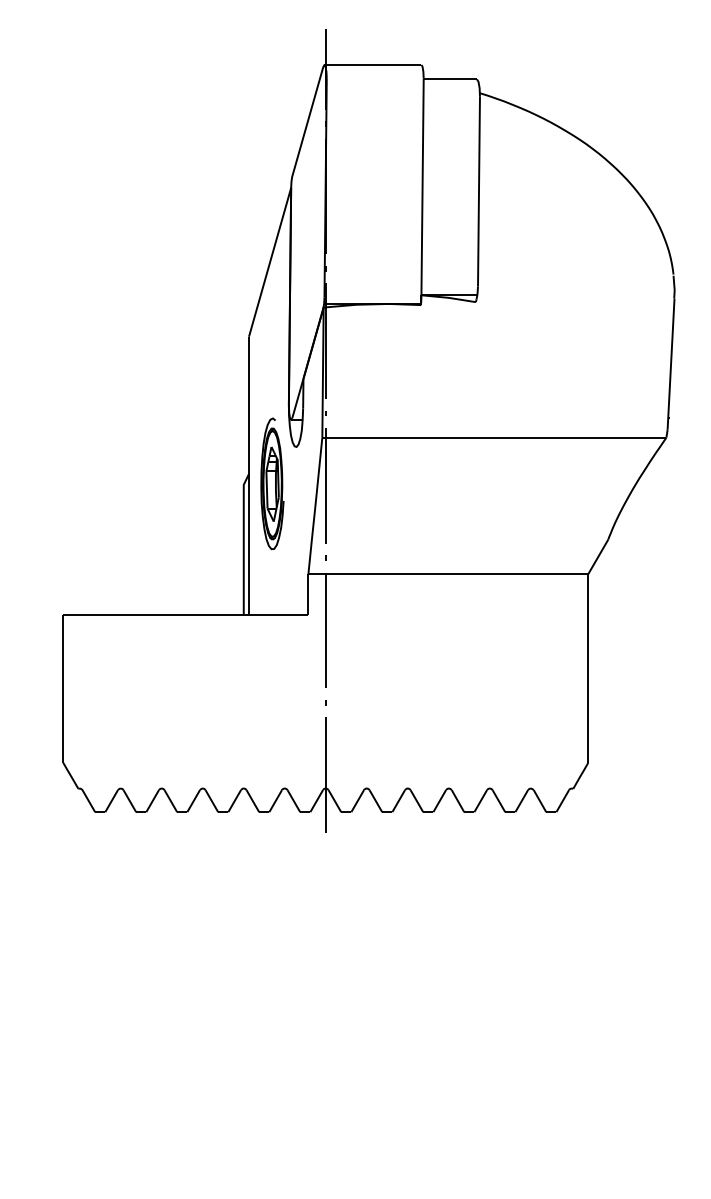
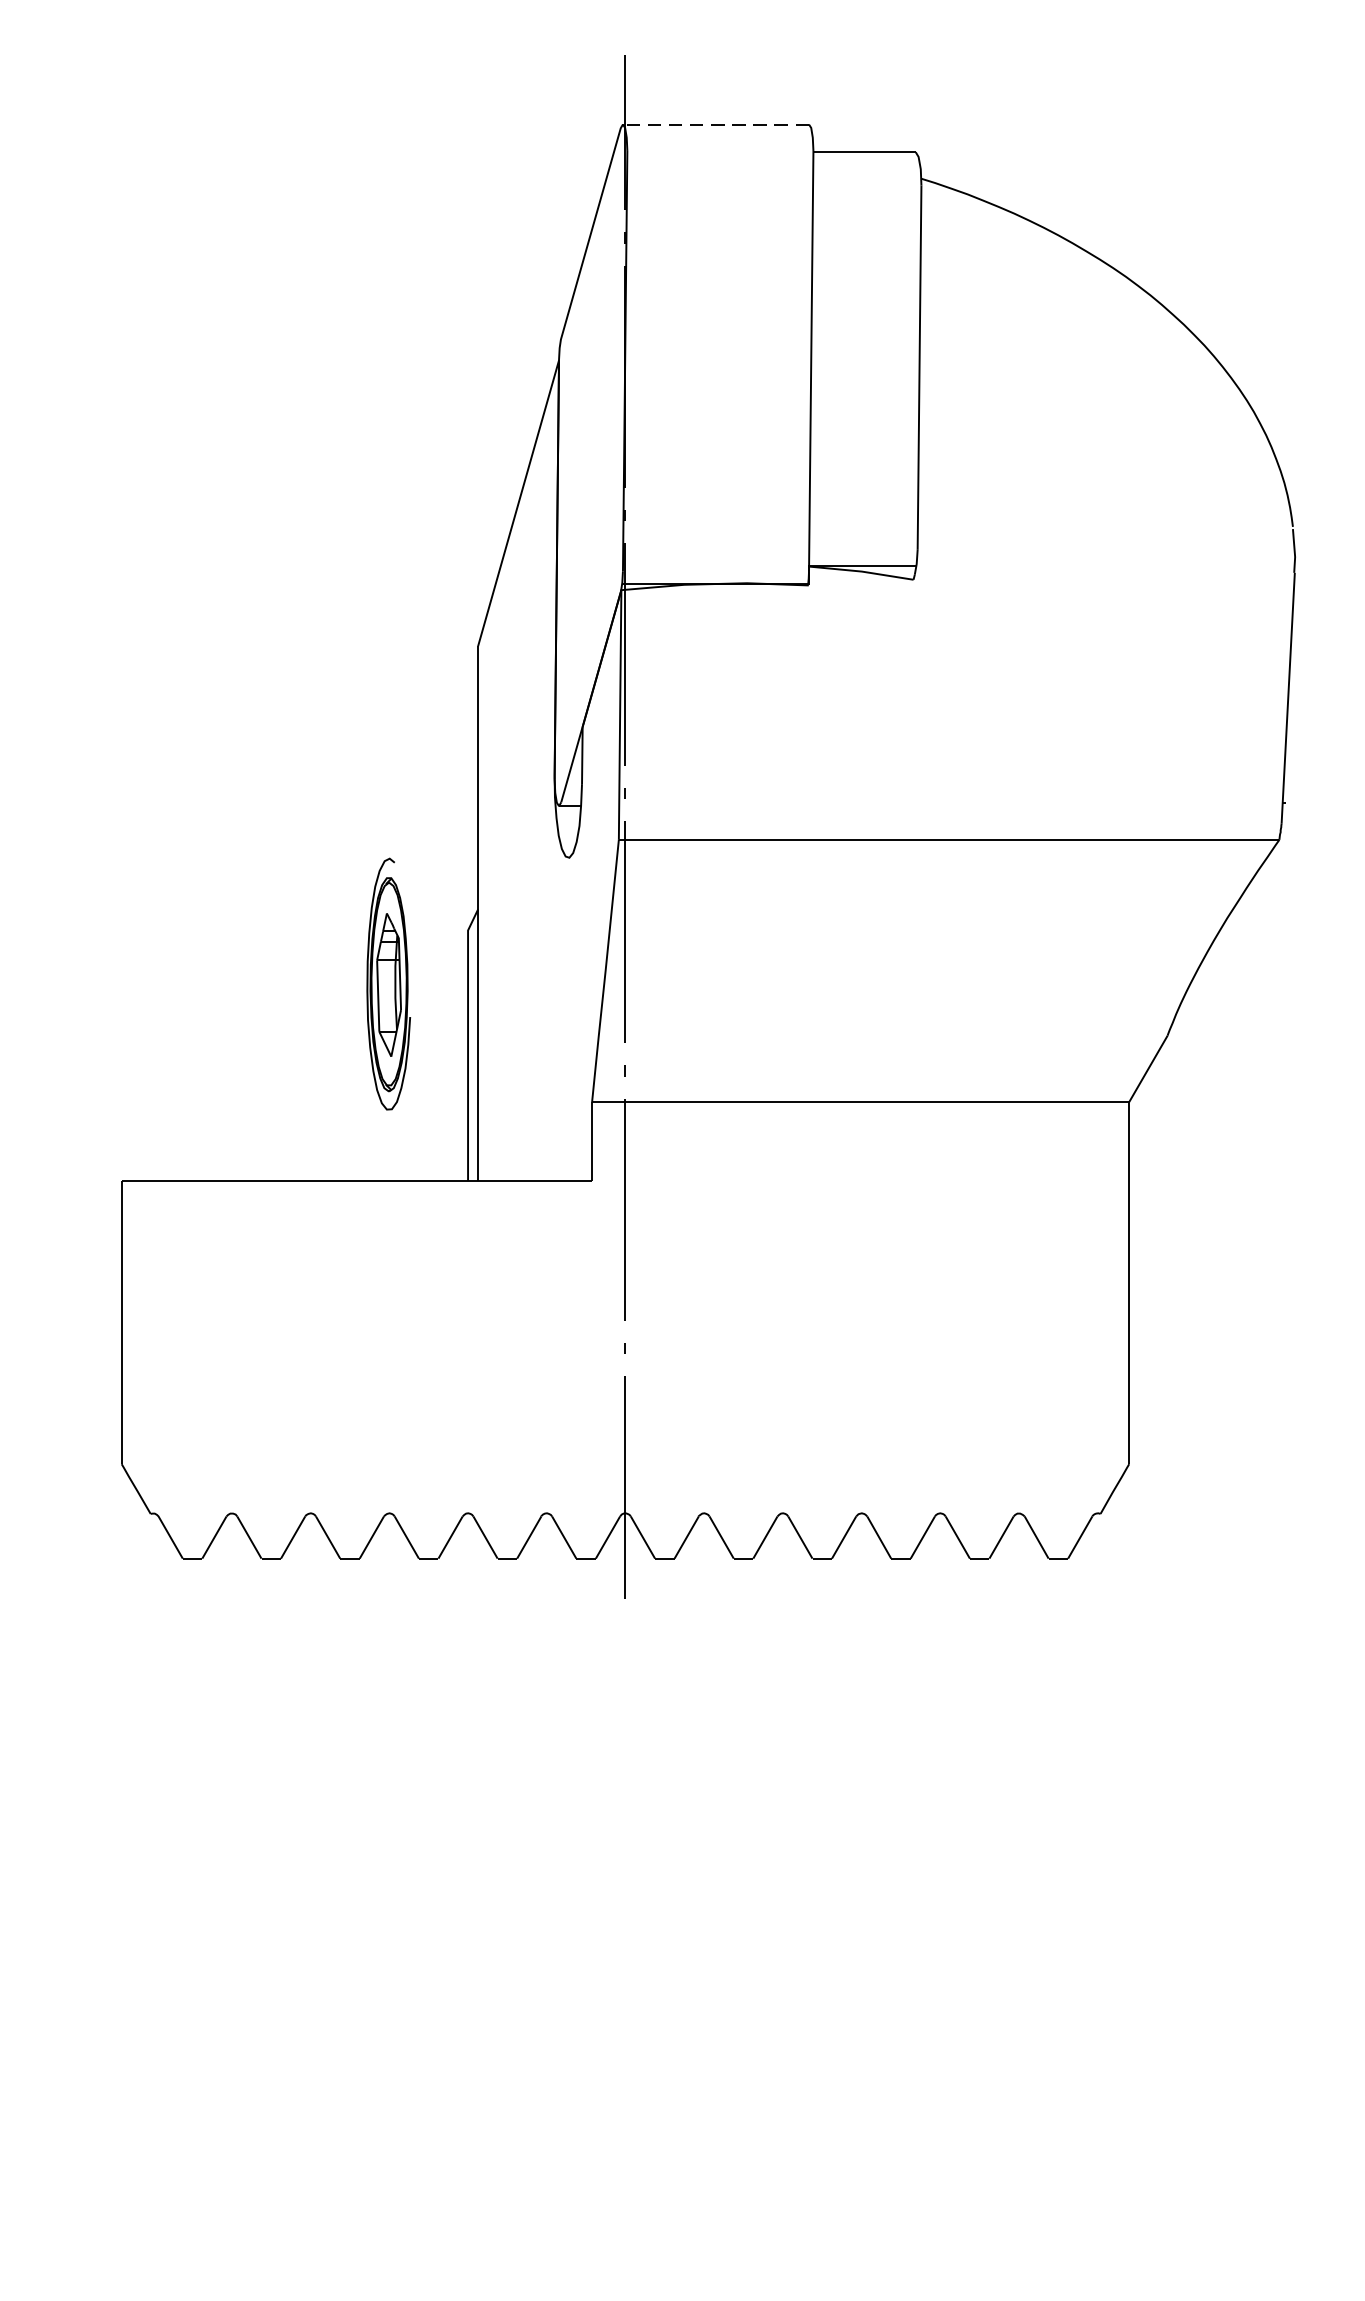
line: (372, 64) -> (715, 123), solid -> dashed
part: (272, 483) -> (388, 983), moved

